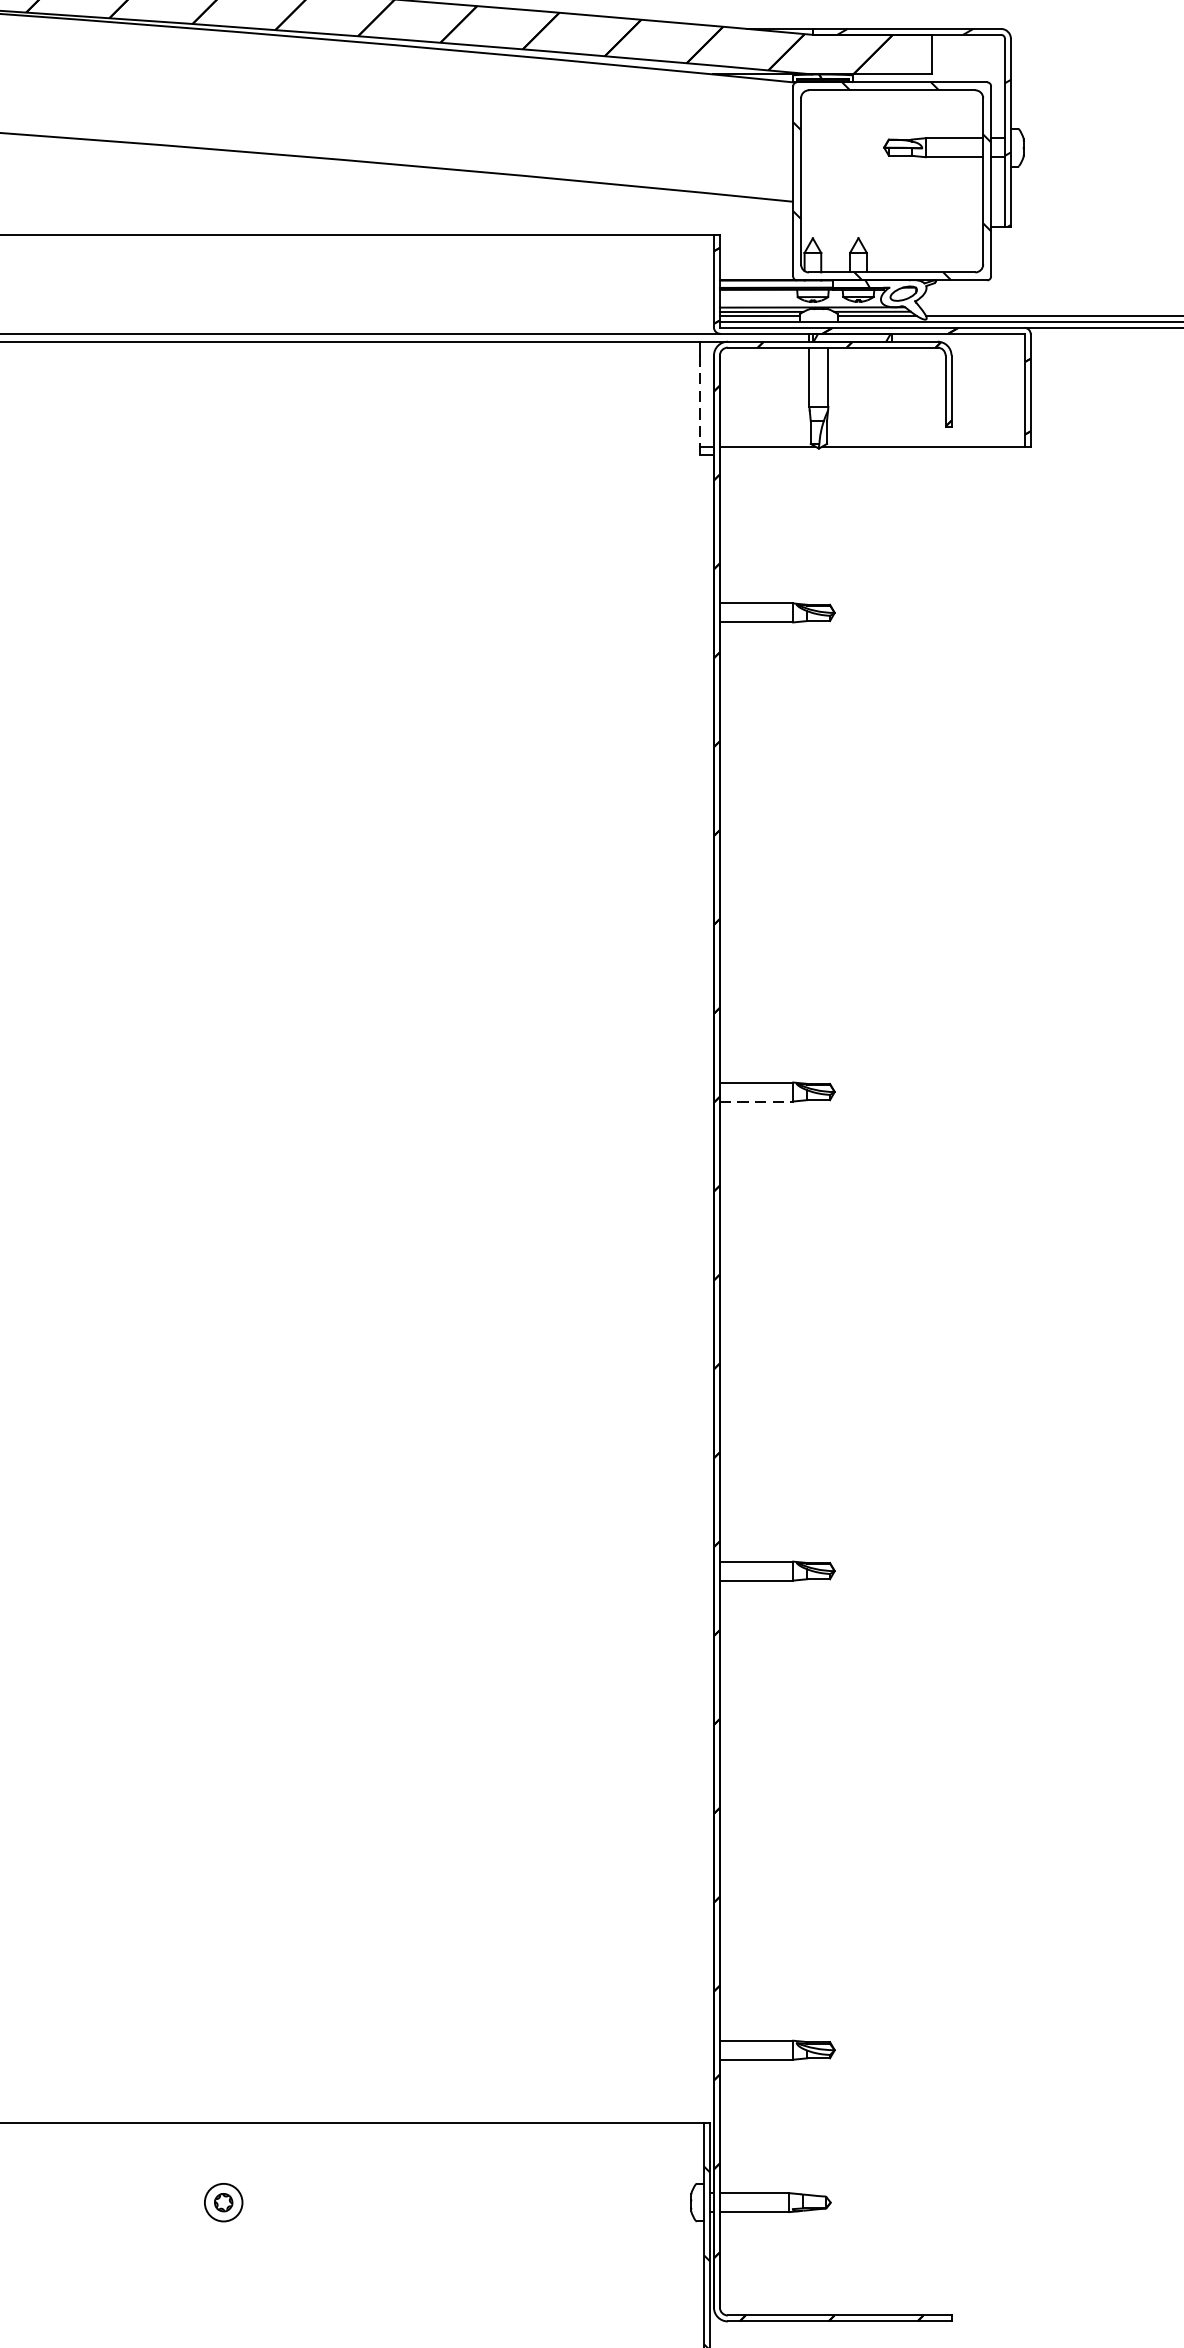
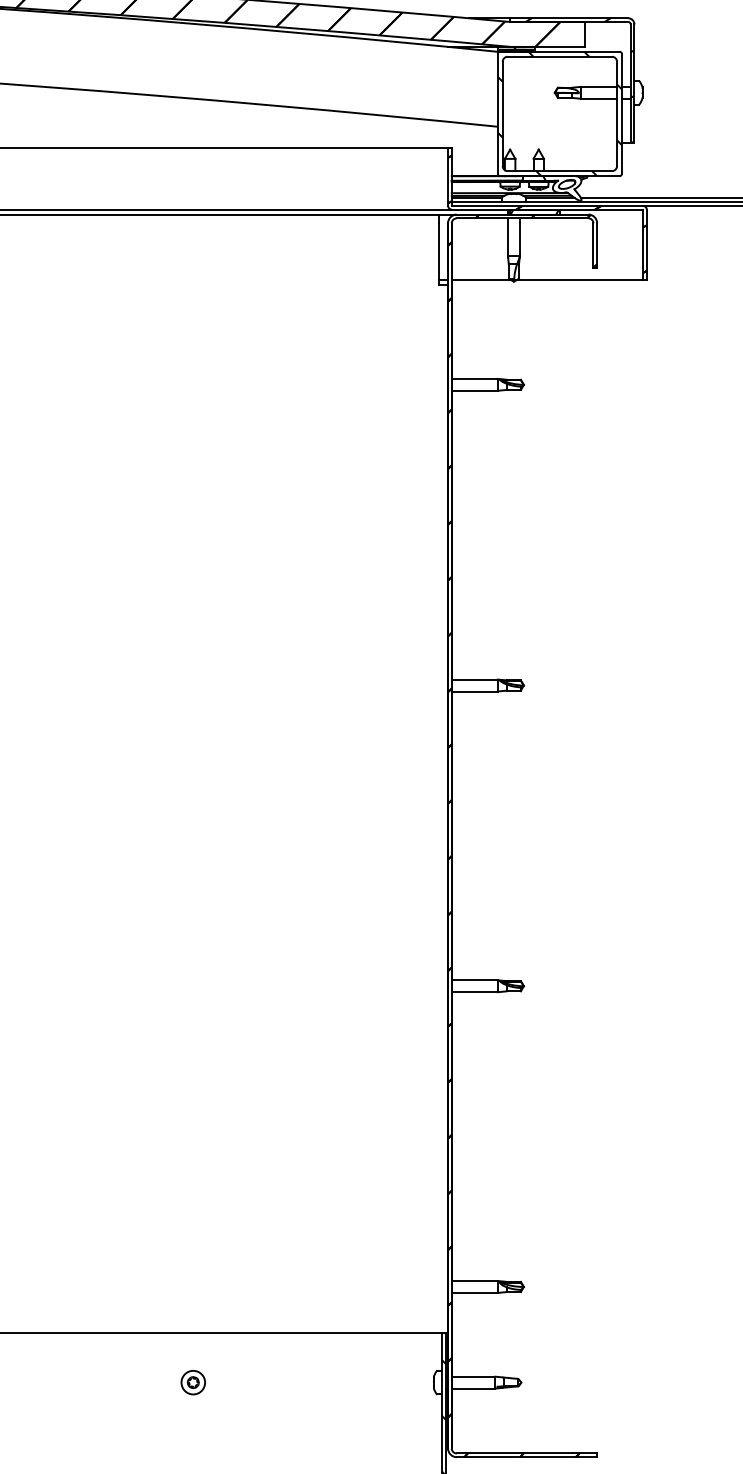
line: (700, 403) -> (439, 253), dashed -> solid
line: (756, 1101) -> (474, 691), dashed -> solid
part: (222, 2202) -> (192, 1382), moved

